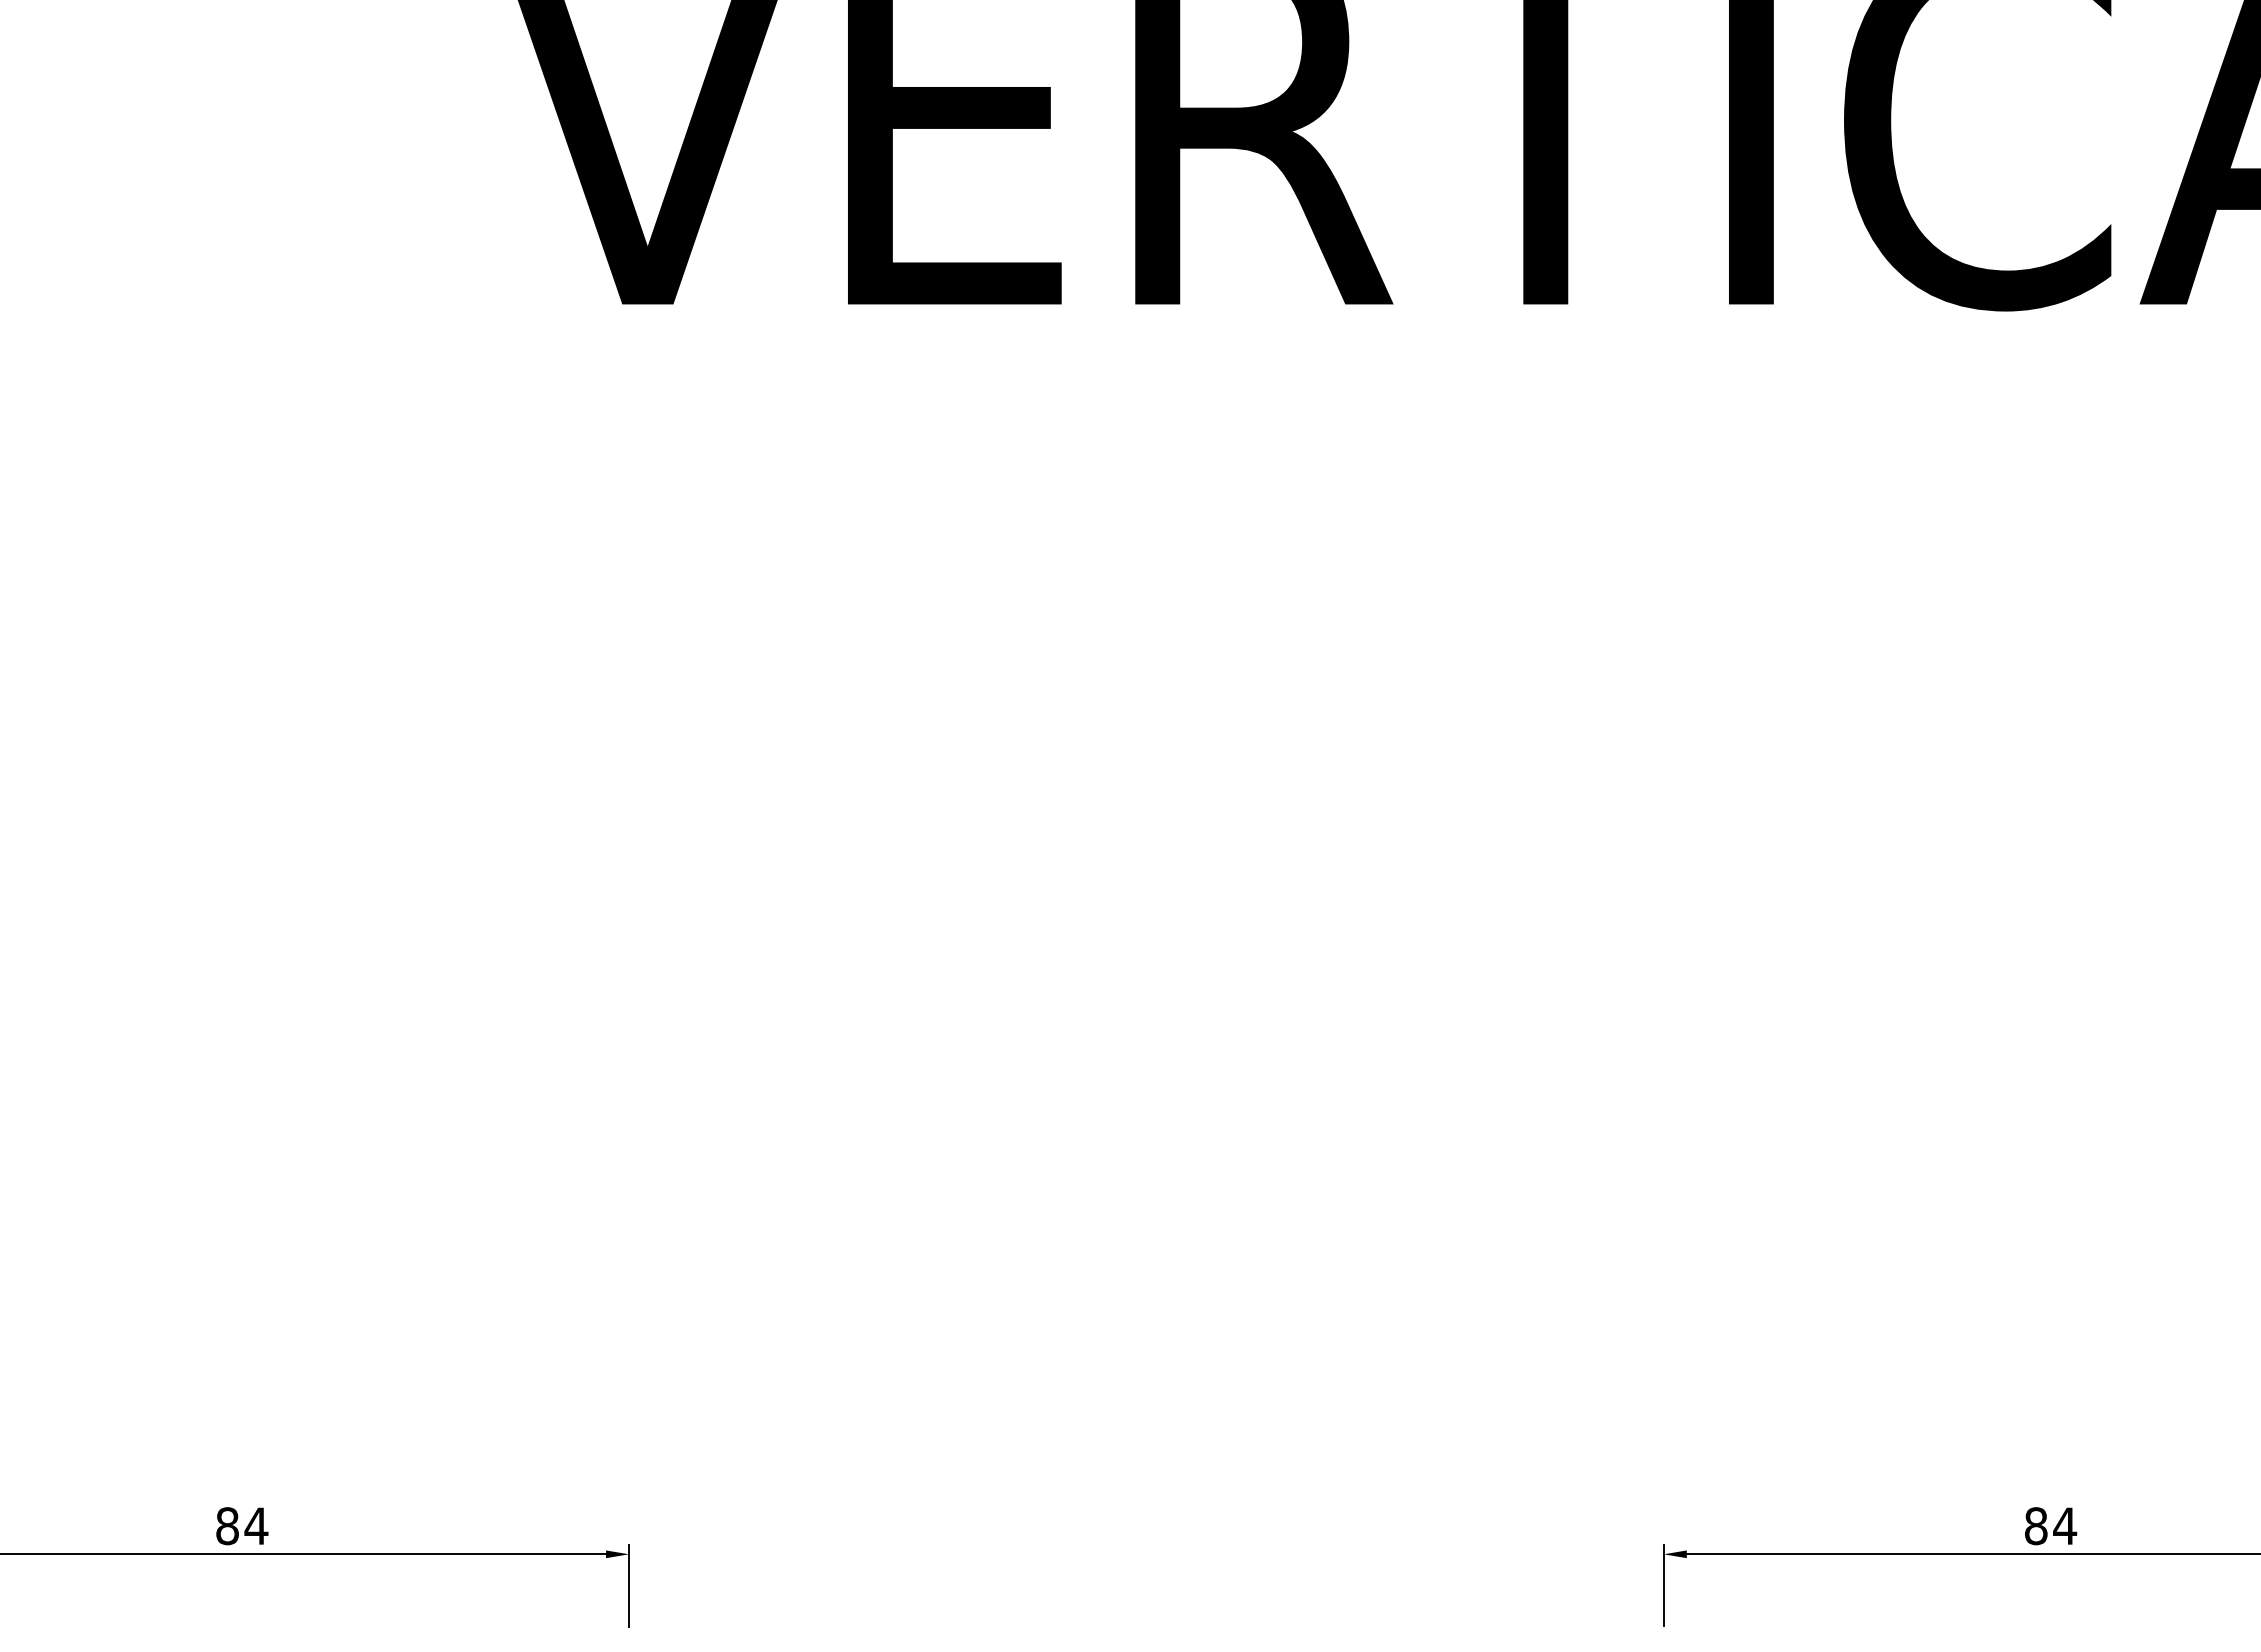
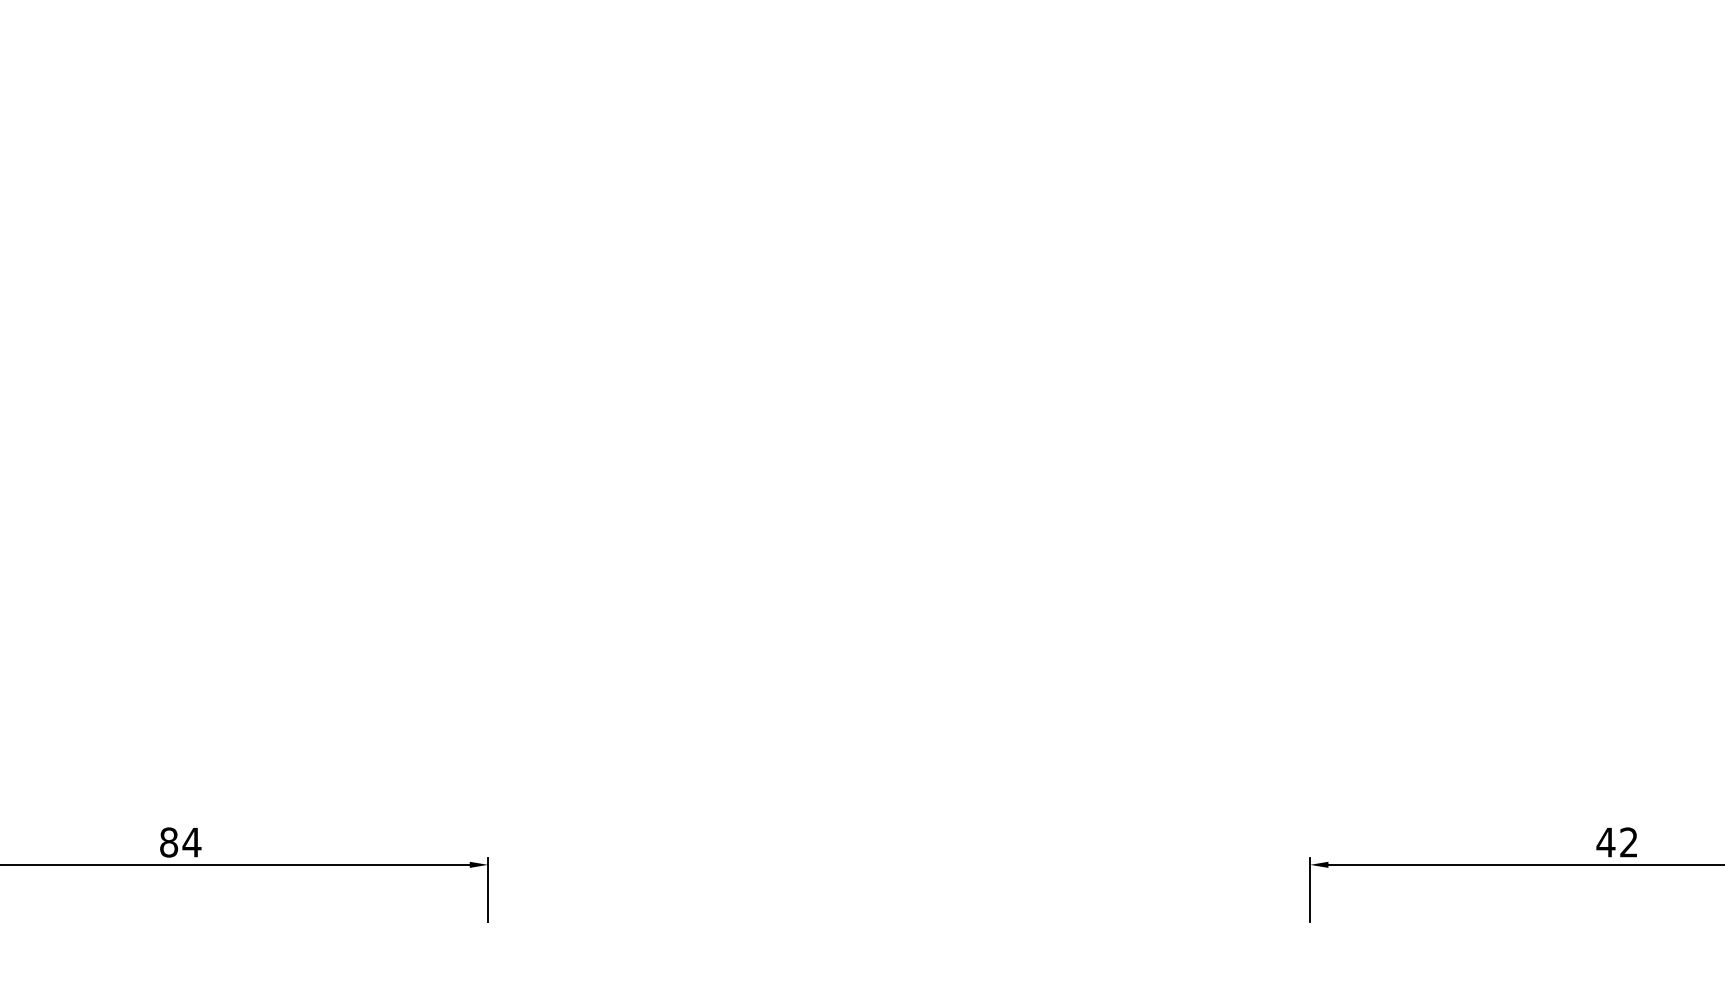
text: (2050, 1526) -> (1617, 842), 84 -> 42

